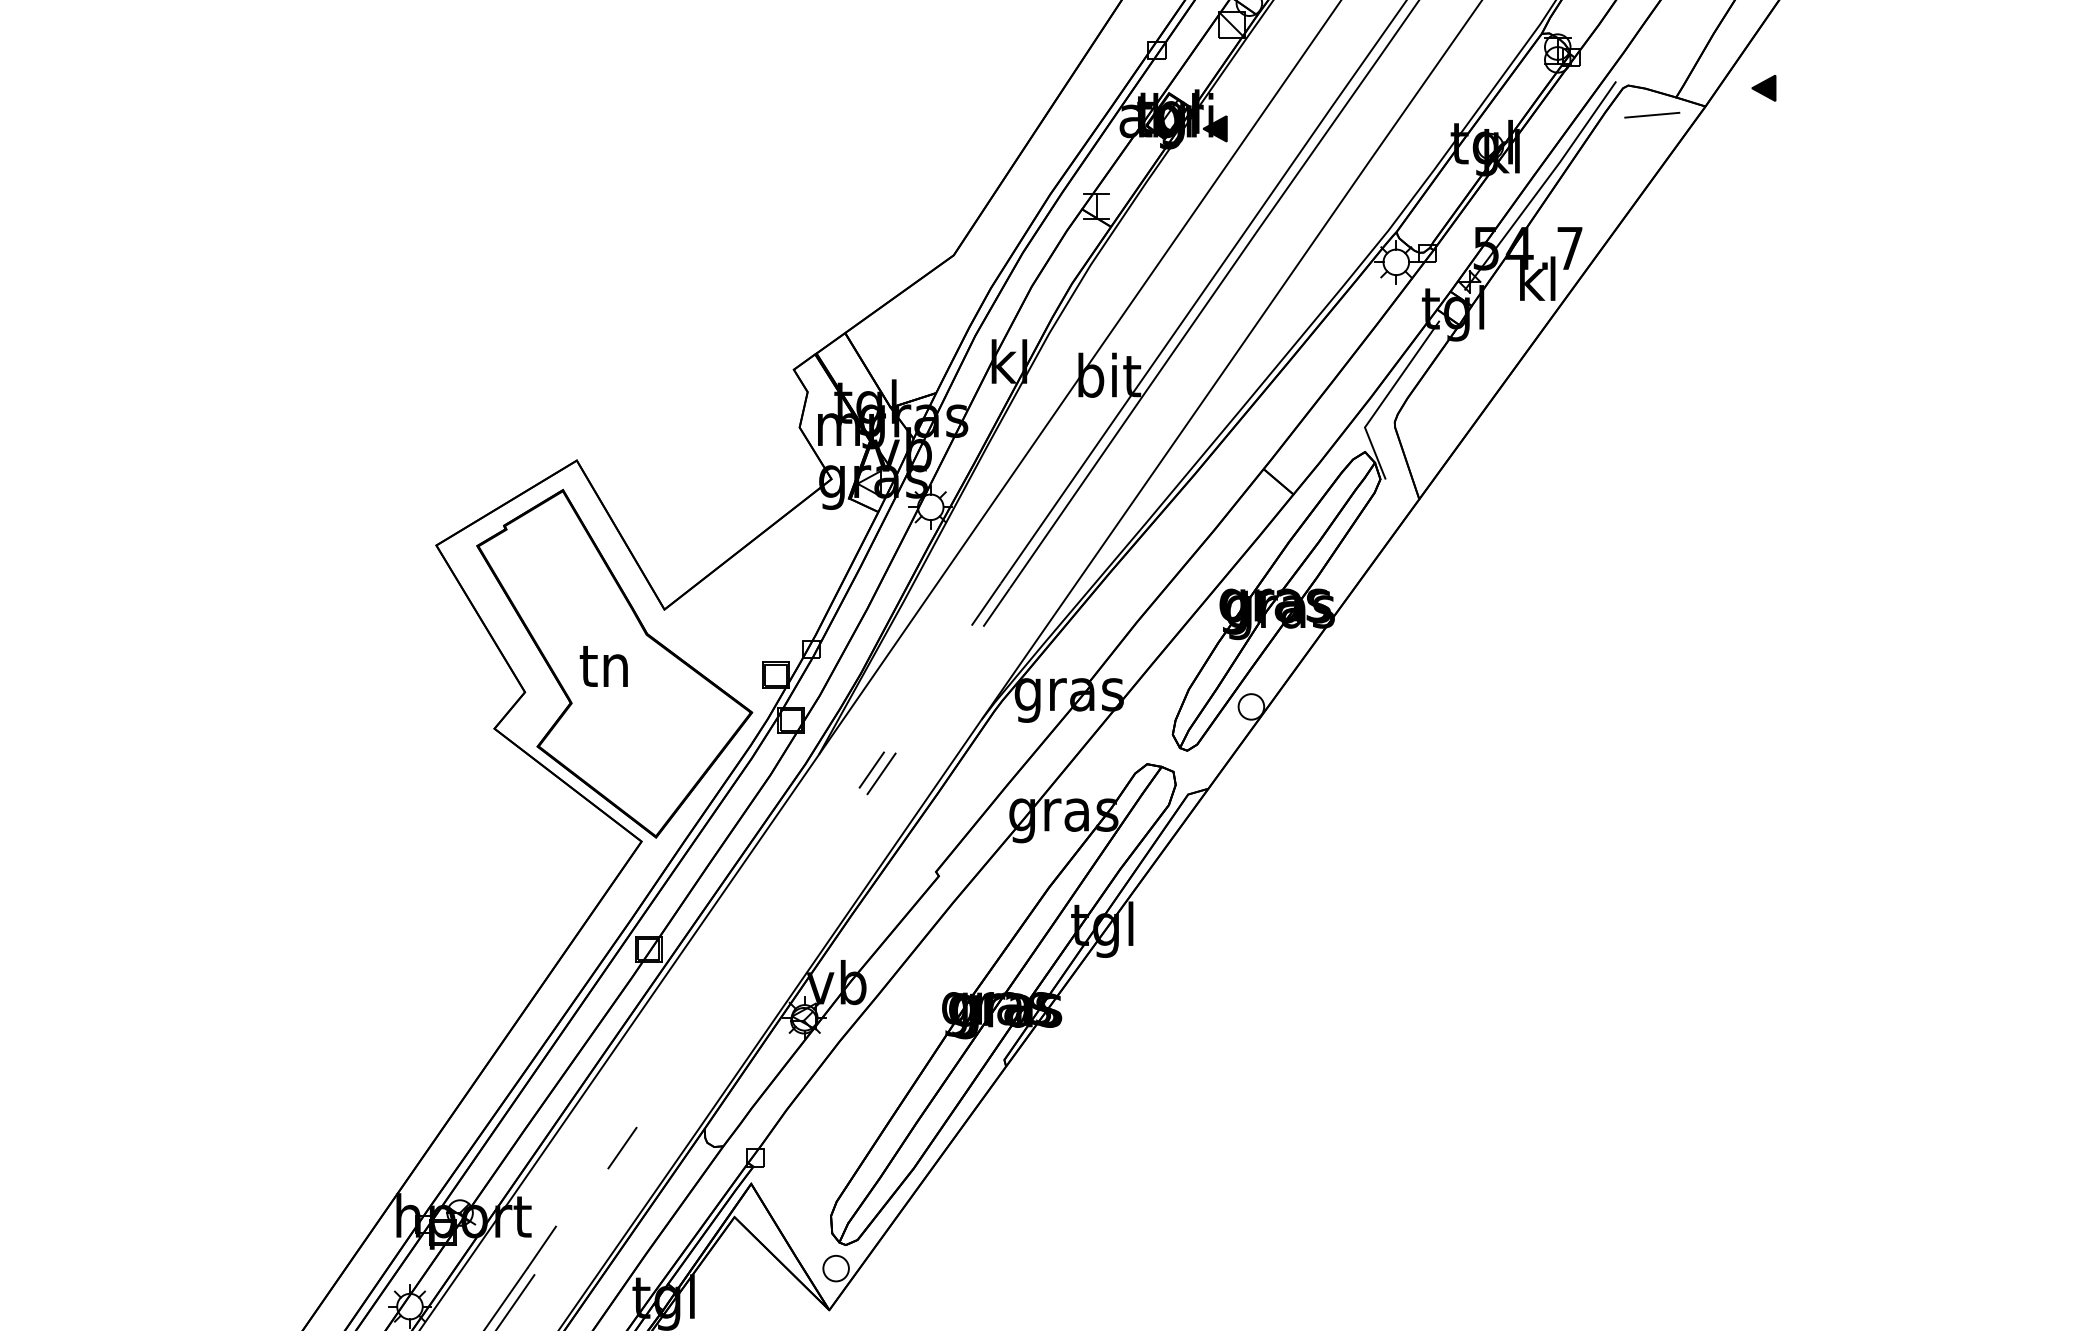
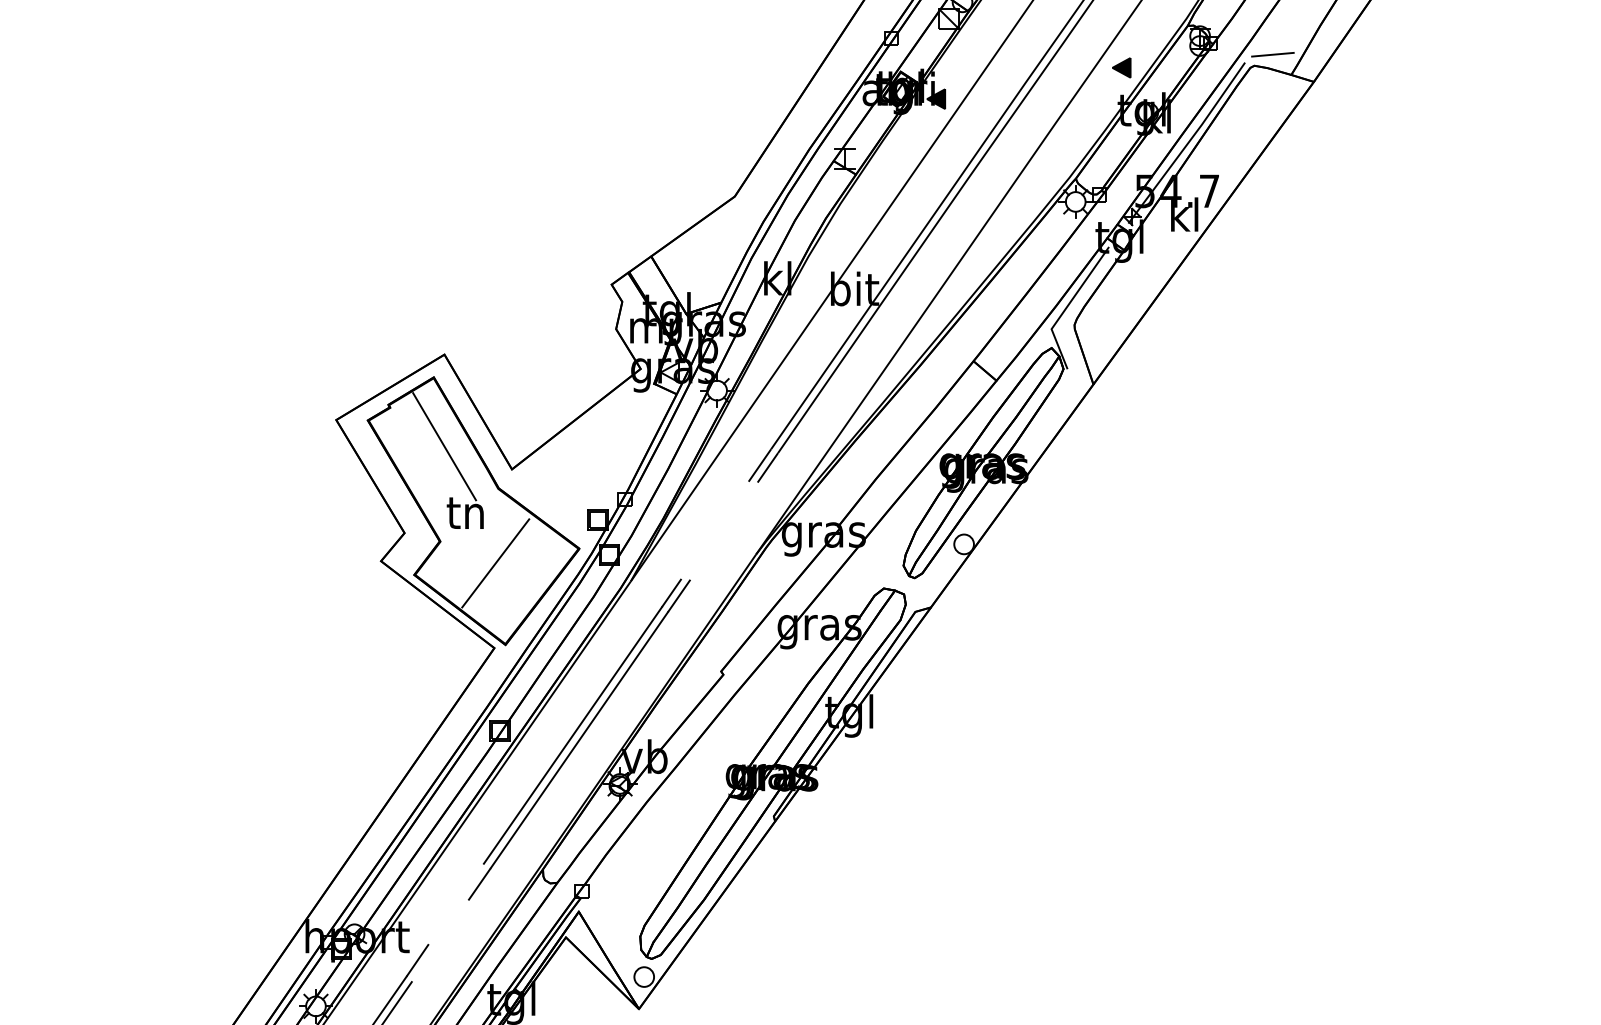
part: (1763, 88) -> (1121, 68), moved
line: (1652, 114) -> (1273, 54), moved
line: (576, 579) -> (444, 446), added
line: (642, 731) -> (495, 563), added
line: (743, 954) -> (572, 735), added
line: (752, 960) -> (579, 739), added

